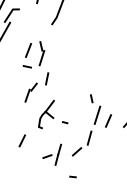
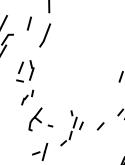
part: (36, 87) -> (27, 97), size x0.6
part: (91, 125) -> (71, 128), size x0.7
line: (21, 140) -> (15, 140), removed

